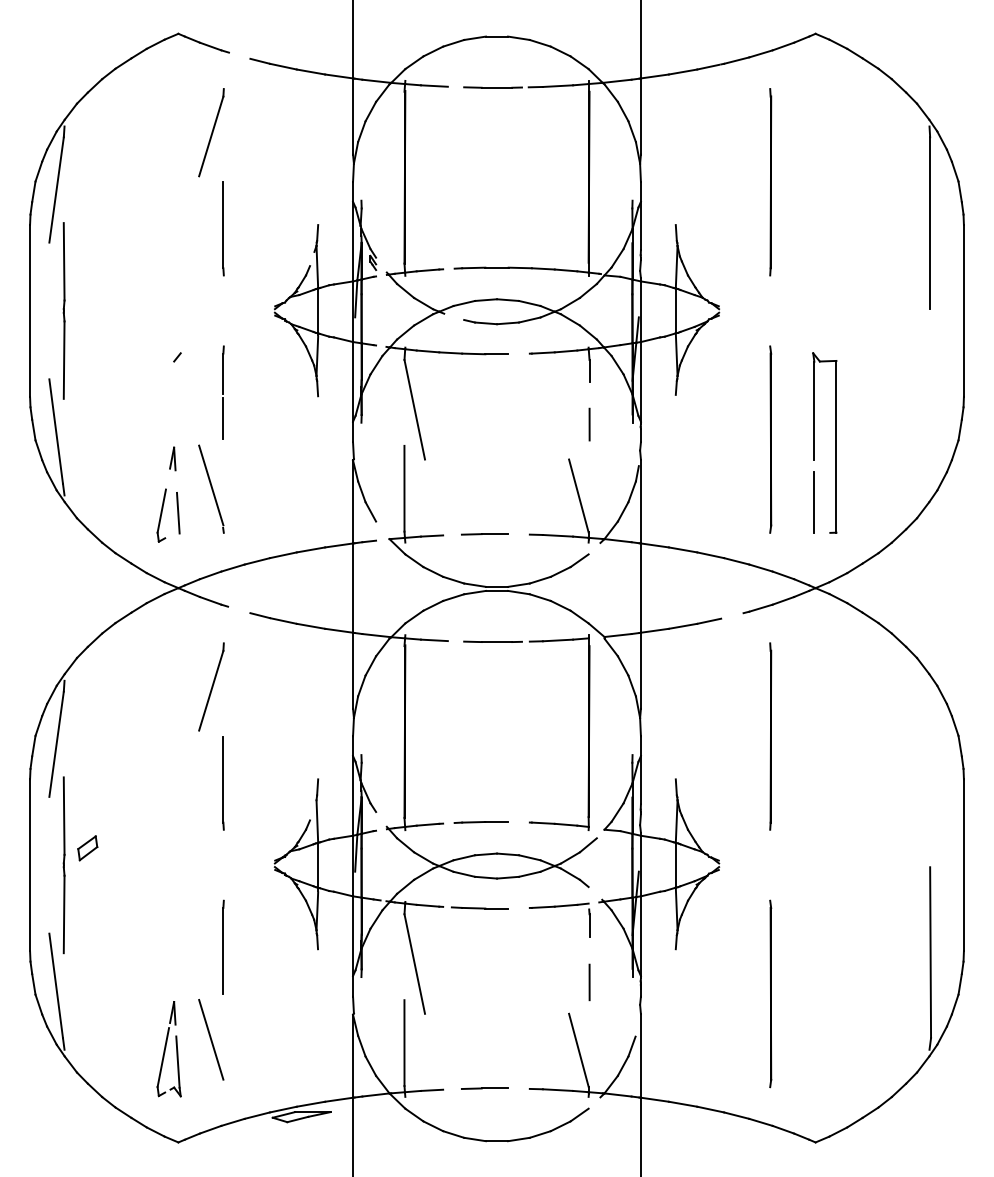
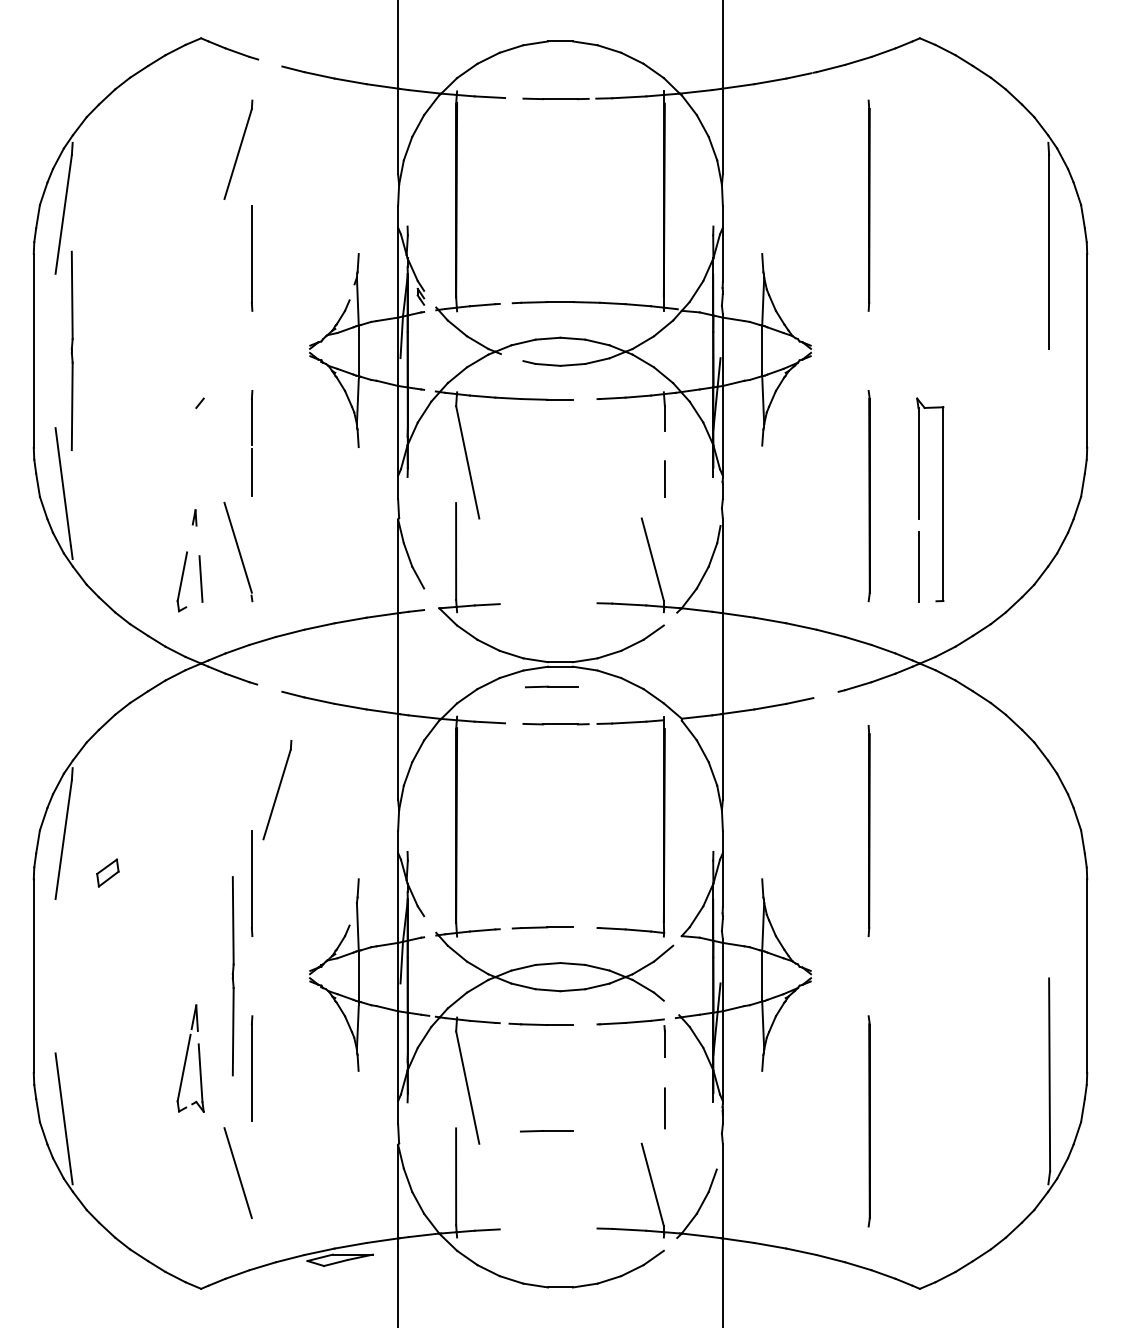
part: (172, 458) -> (194, 517), size x0.6
part: (484, 533) -> (551, 686), moved
part: (211, 687) -> (277, 790), moved
part: (87, 847) -> (107, 872), moved
line: (63, 865) -> (232, 976), moved
part: (168, 1049) -> (190, 1058), moved
line: (484, 1088) -> (546, 1131), moved

